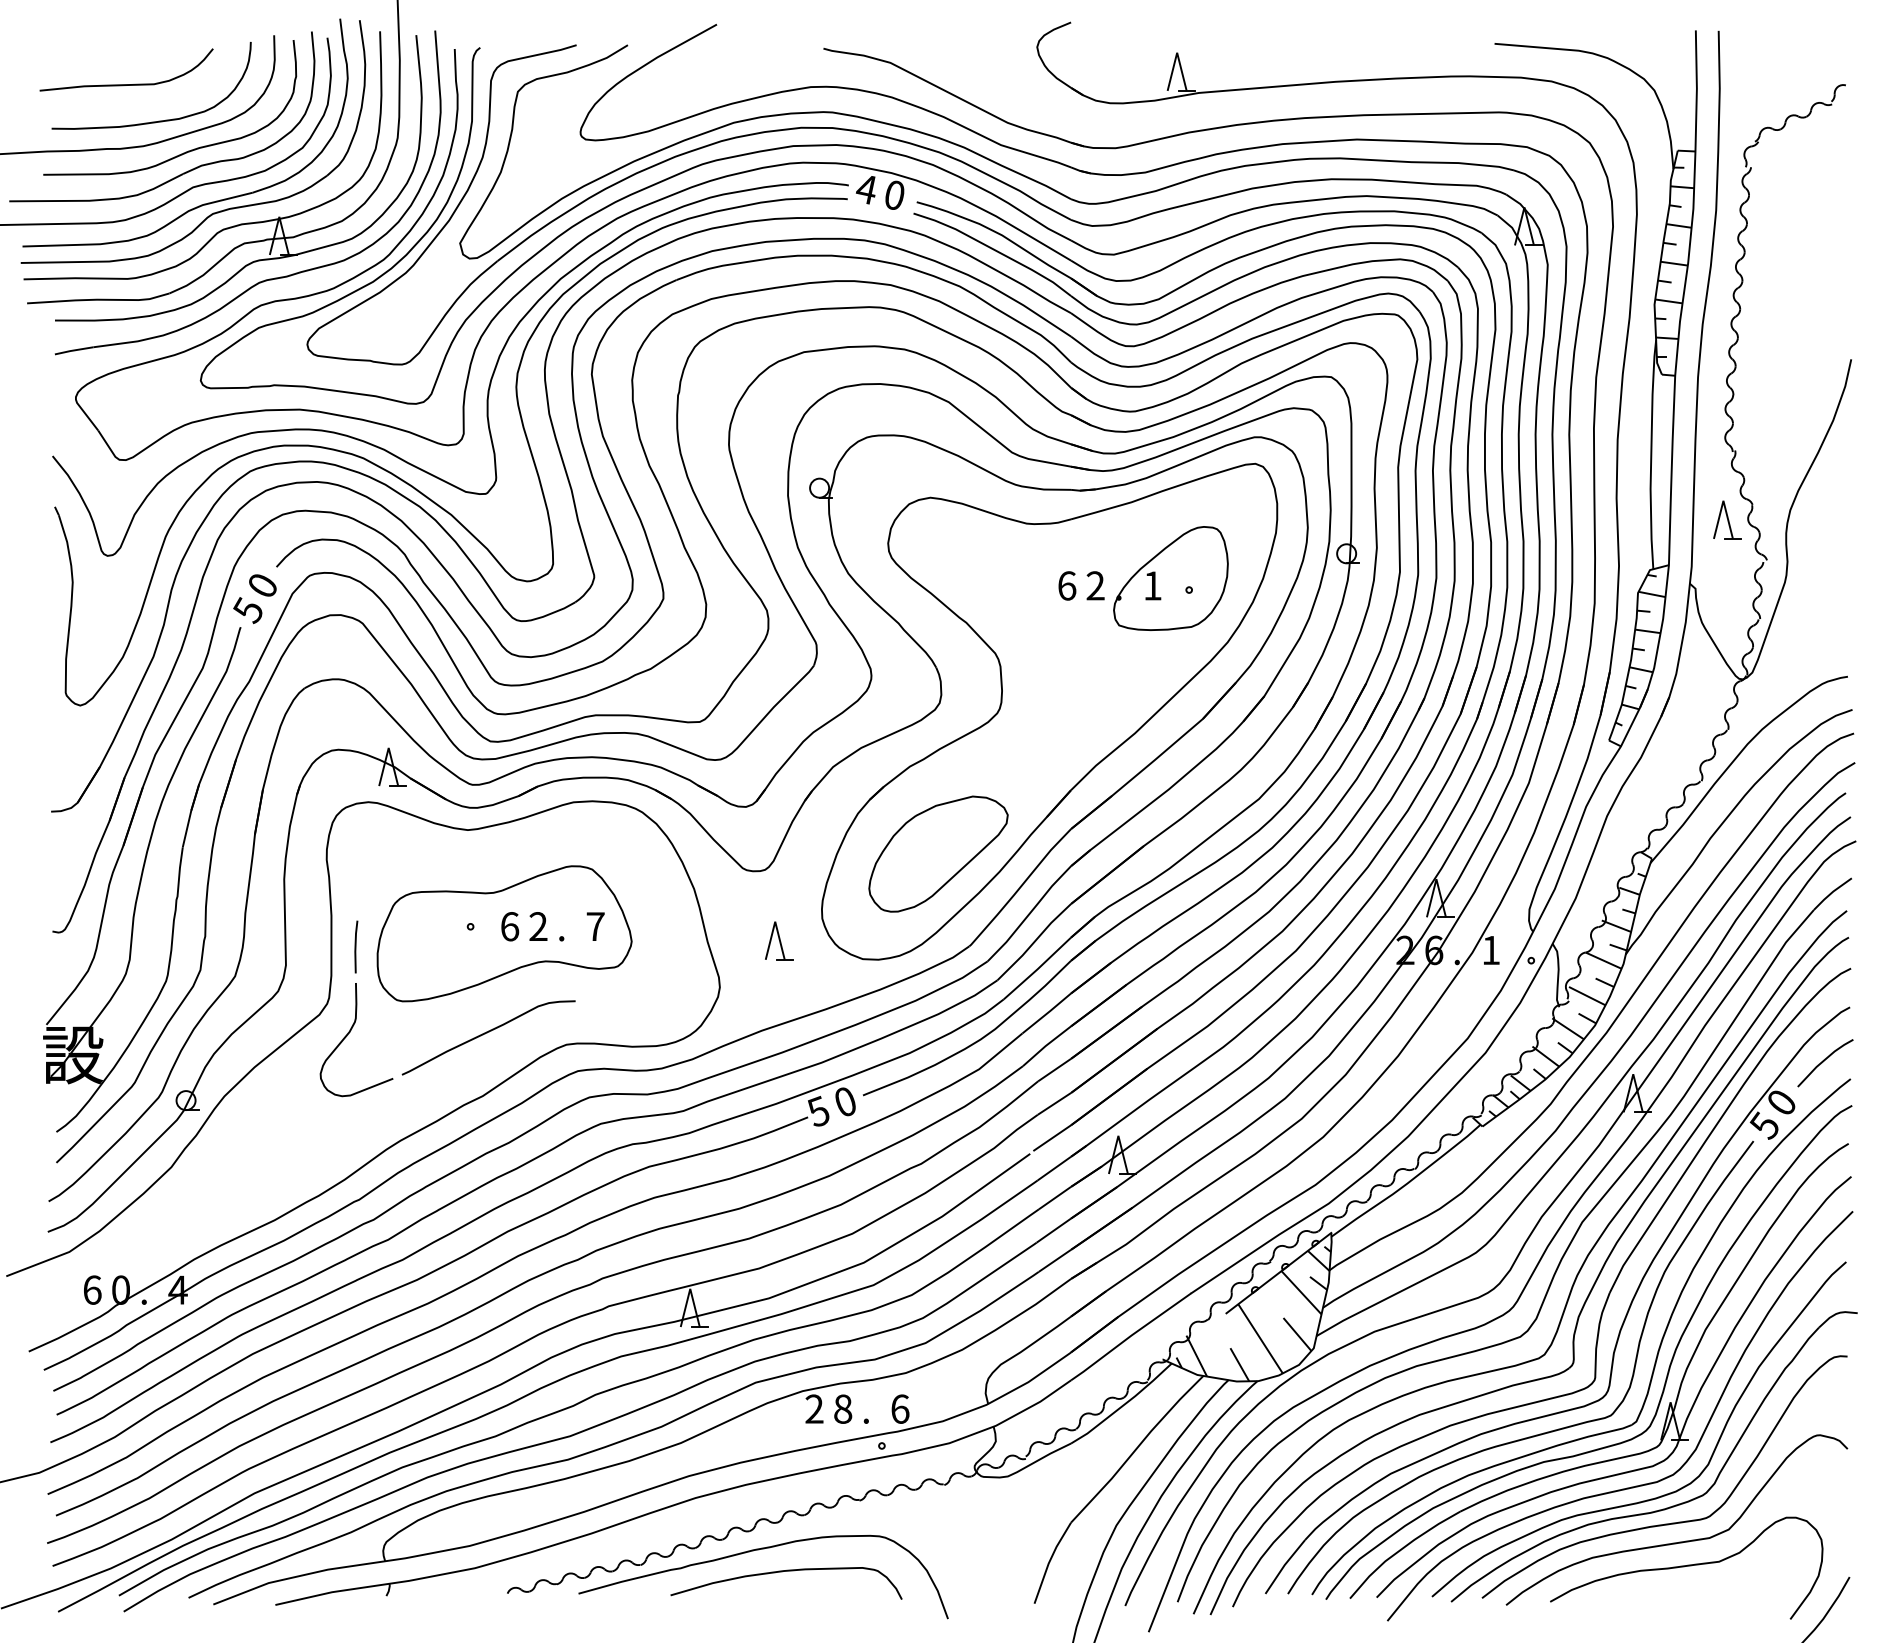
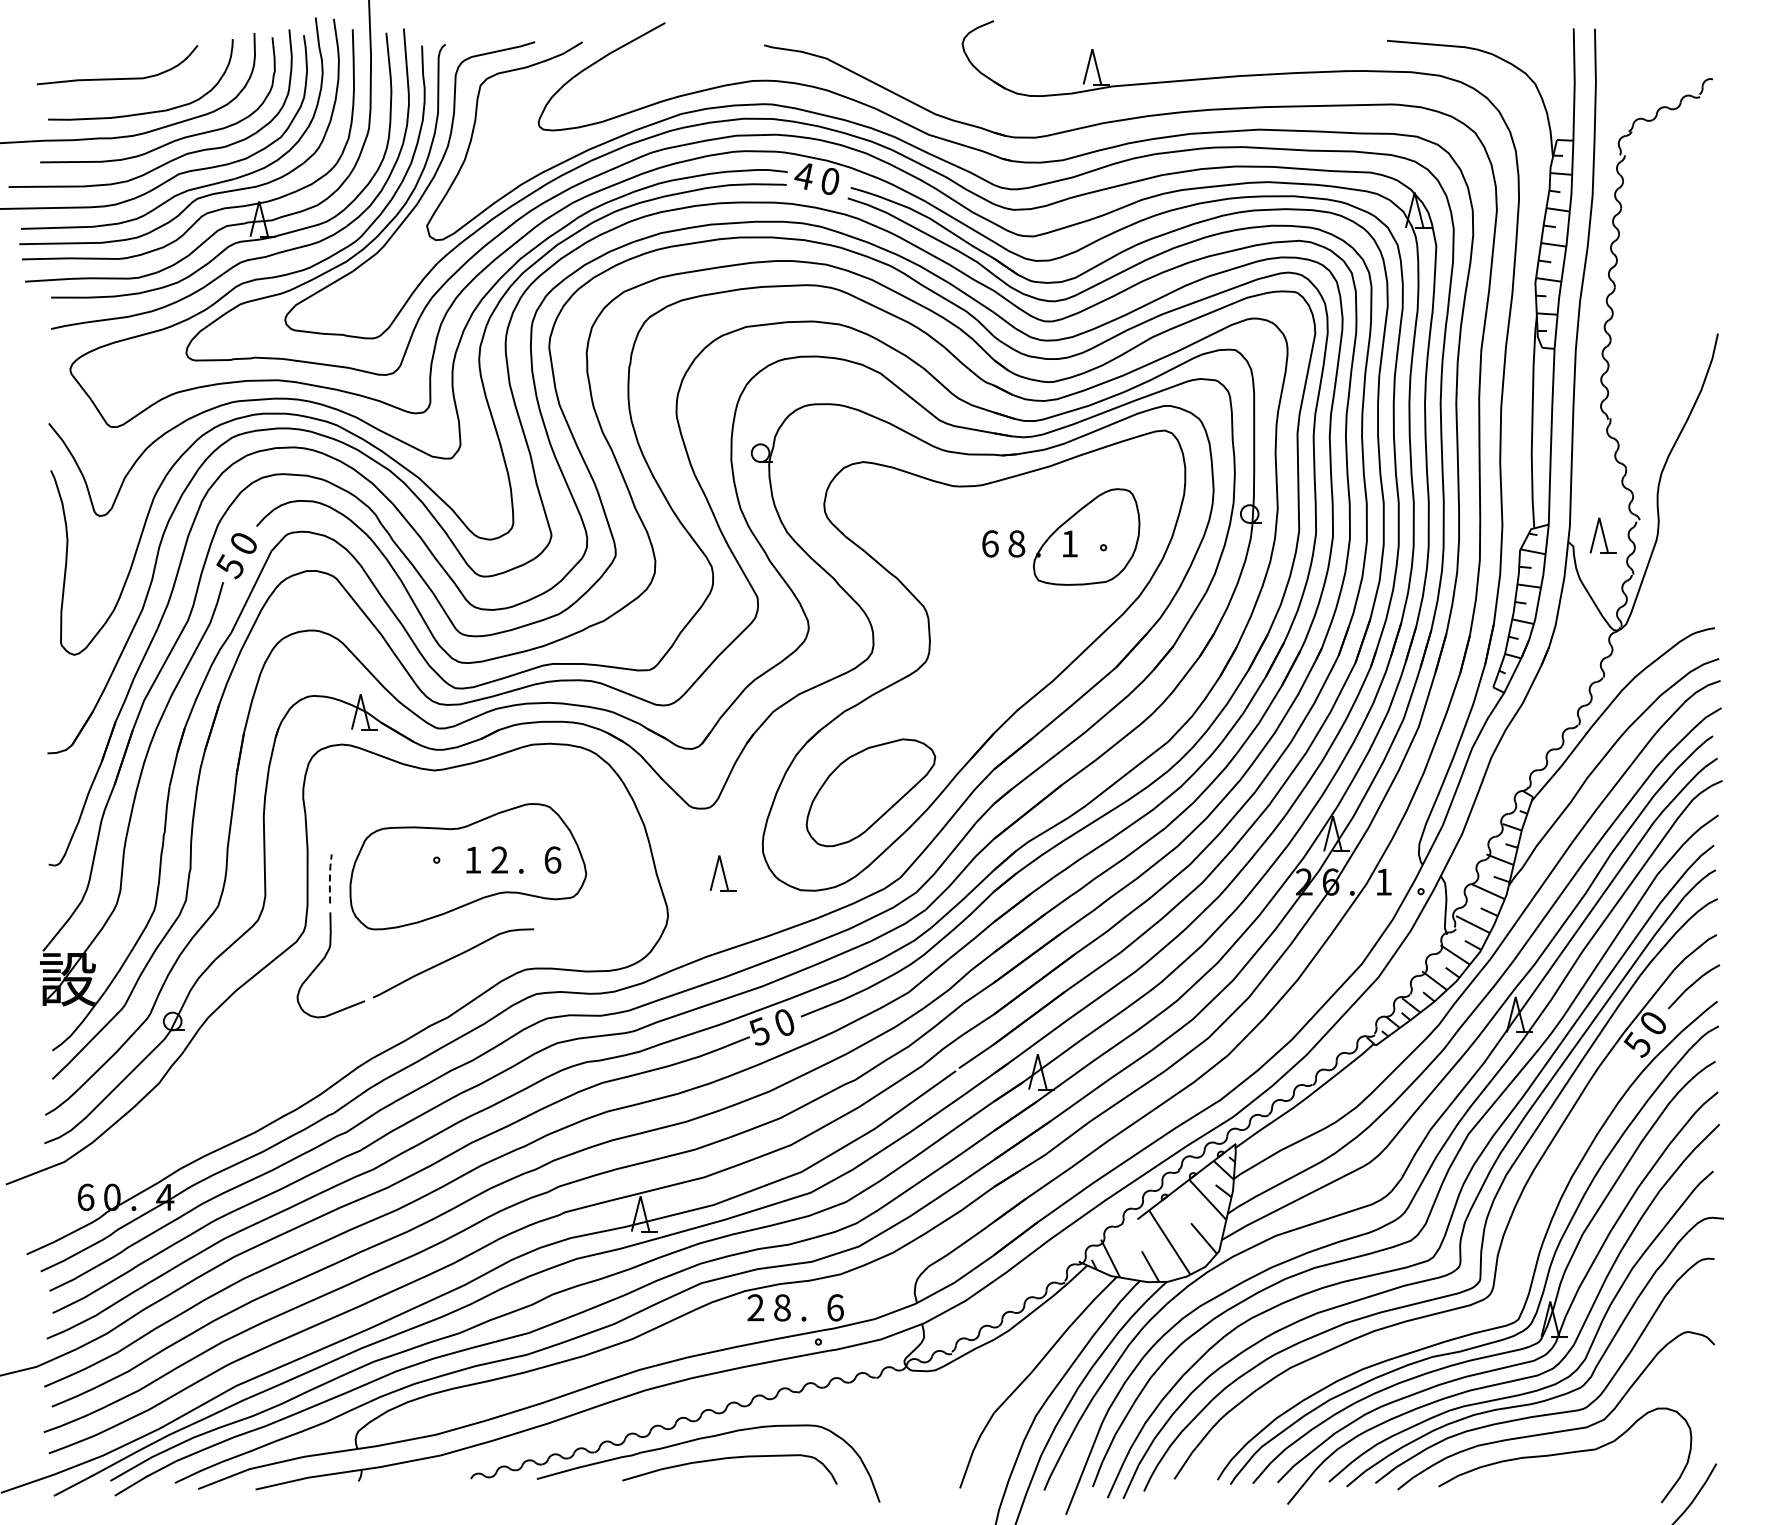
part: (1726, 519) -> (1602, 535), moved
text: (1095, 585) -> (1016, 543), 2 -> 8
text: (510, 926) -> (473, 859), 6 -> 1
text: (595, 926) -> (552, 859), 7 -> 6
line: (355, 946) -> (329, 878), solid -> dashed
curve: (1535, 1434) -> (1424, 1331), removed

